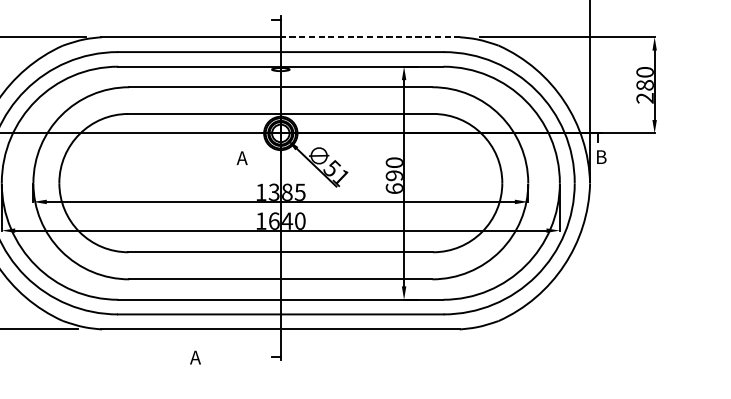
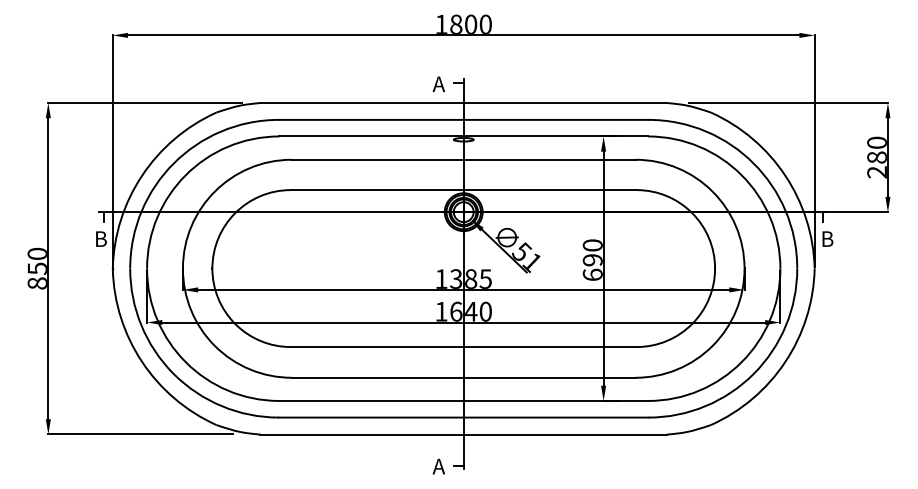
line: (370, 37) -> (565, 103), dashed -> solid
text: (241, 157) -> (438, 83), moved
text: (195, 357) -> (438, 466), moved

